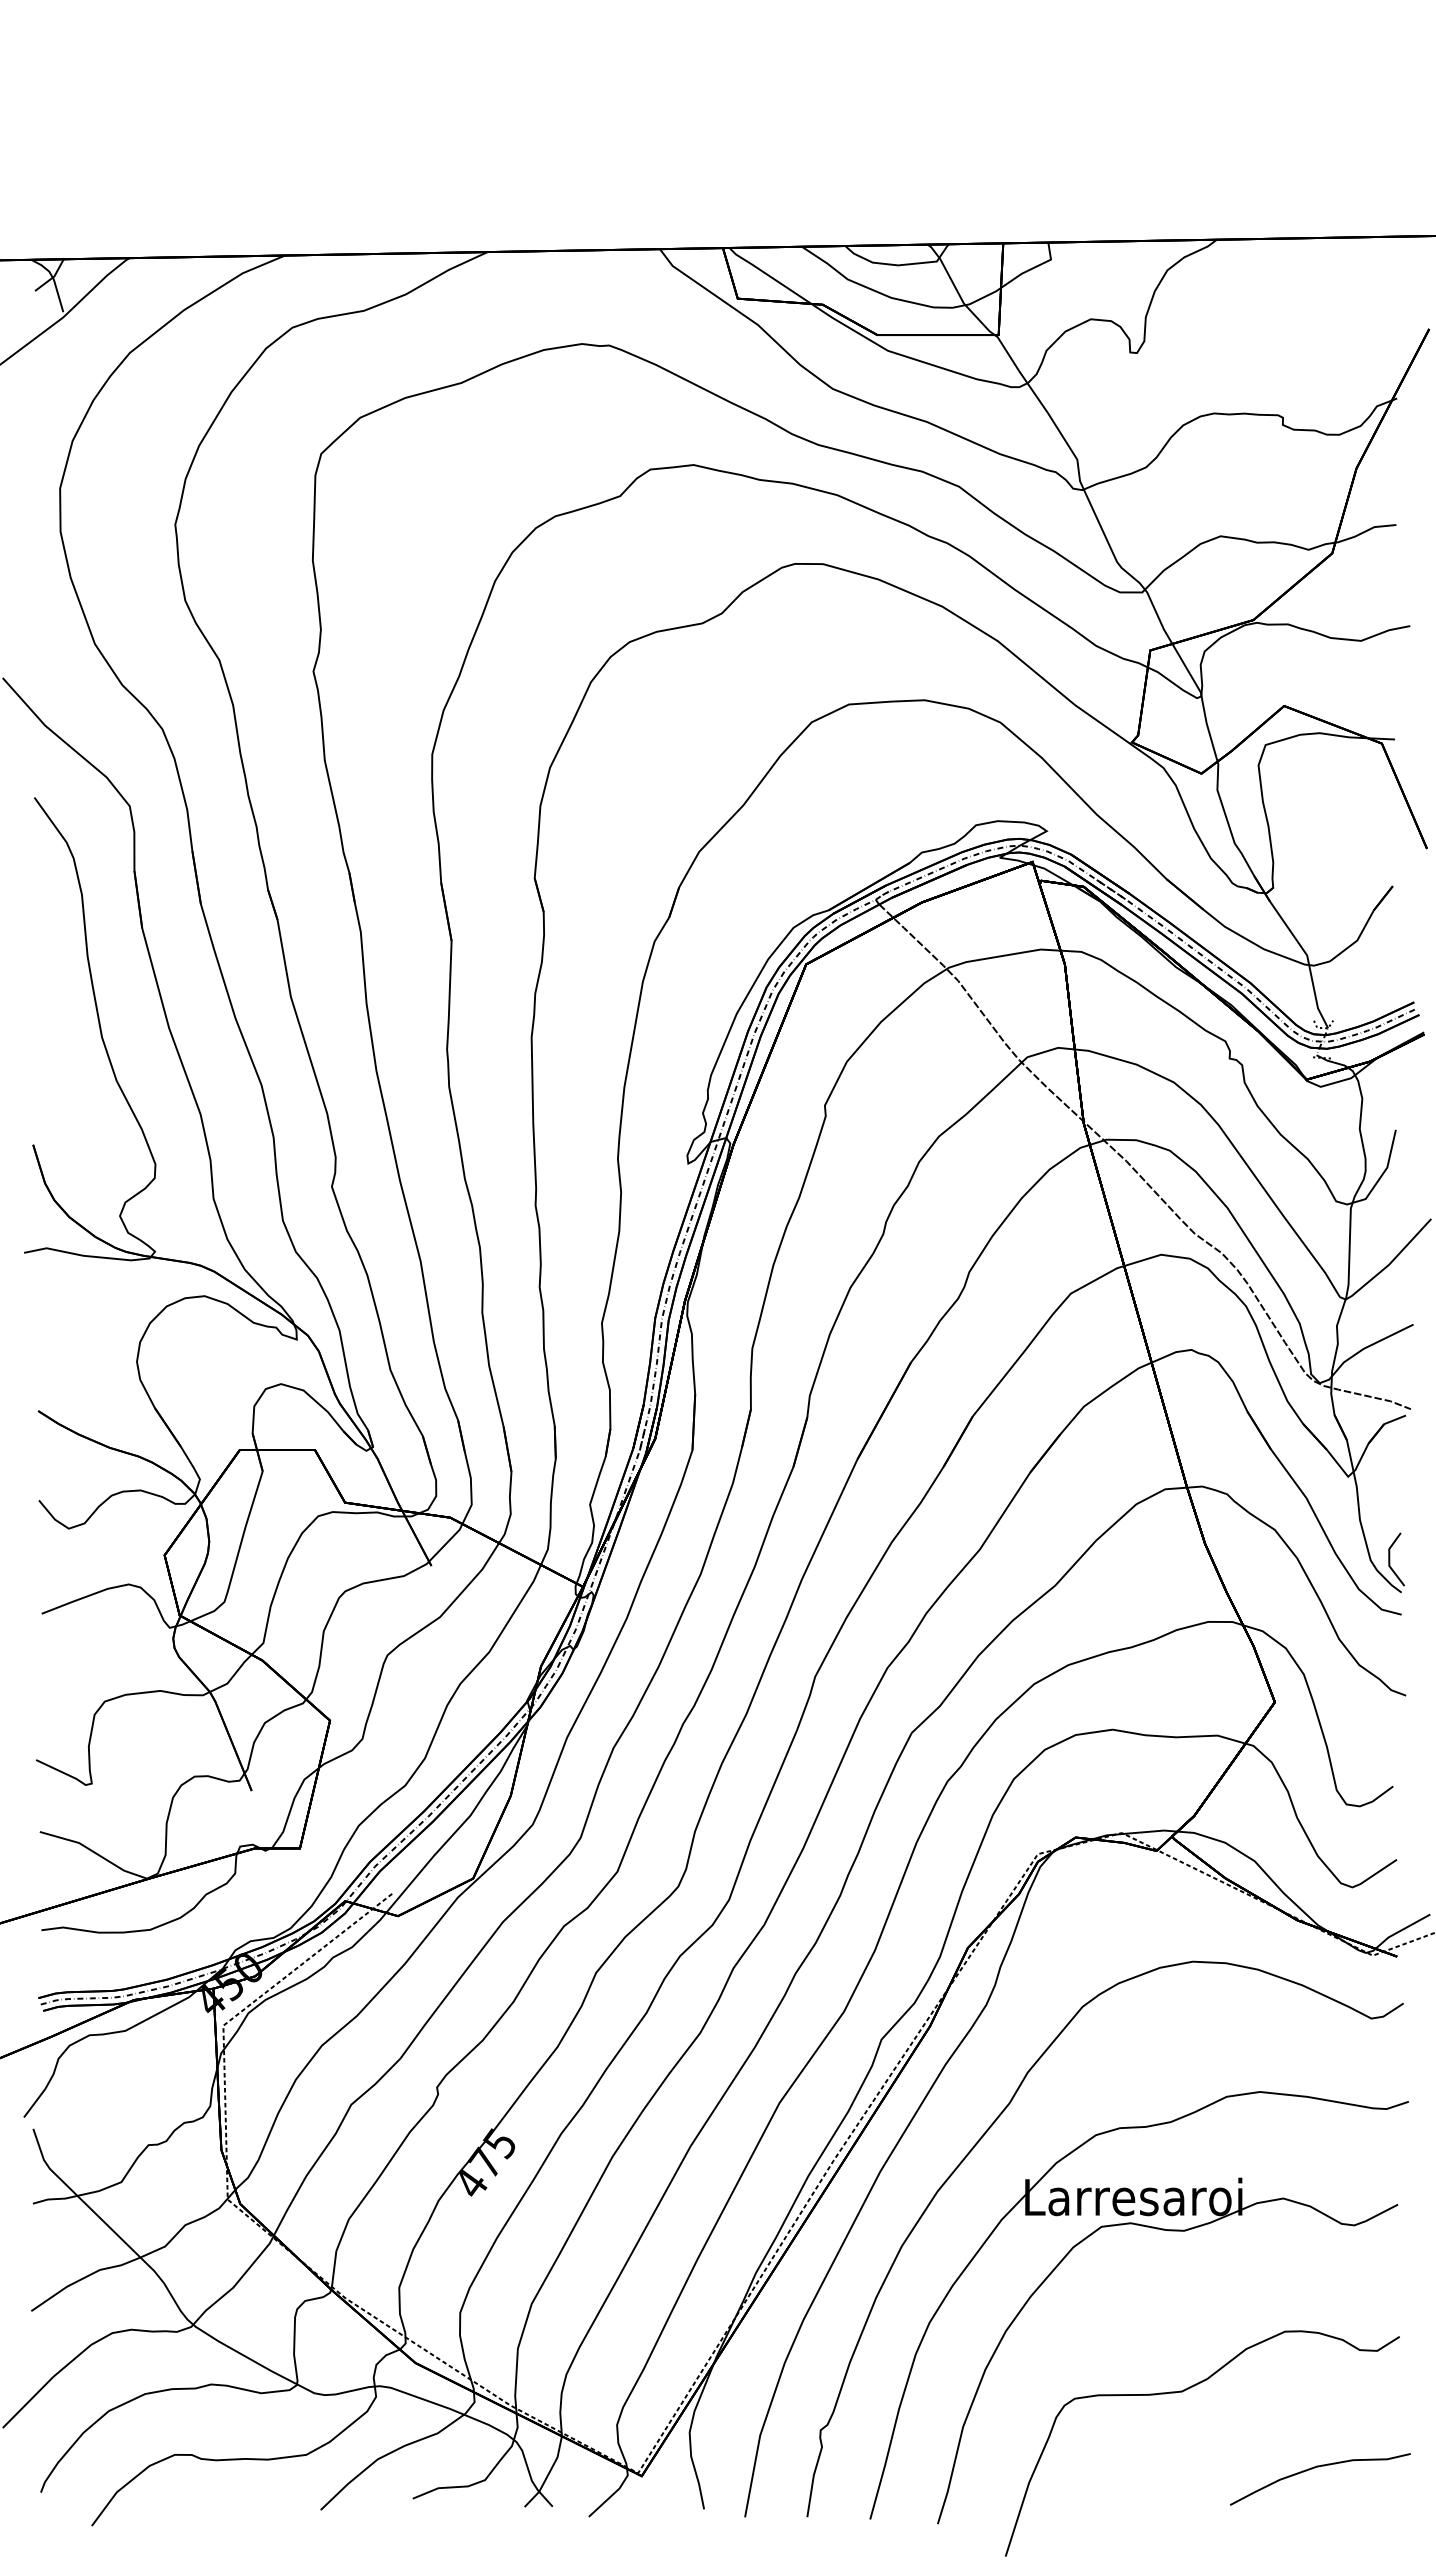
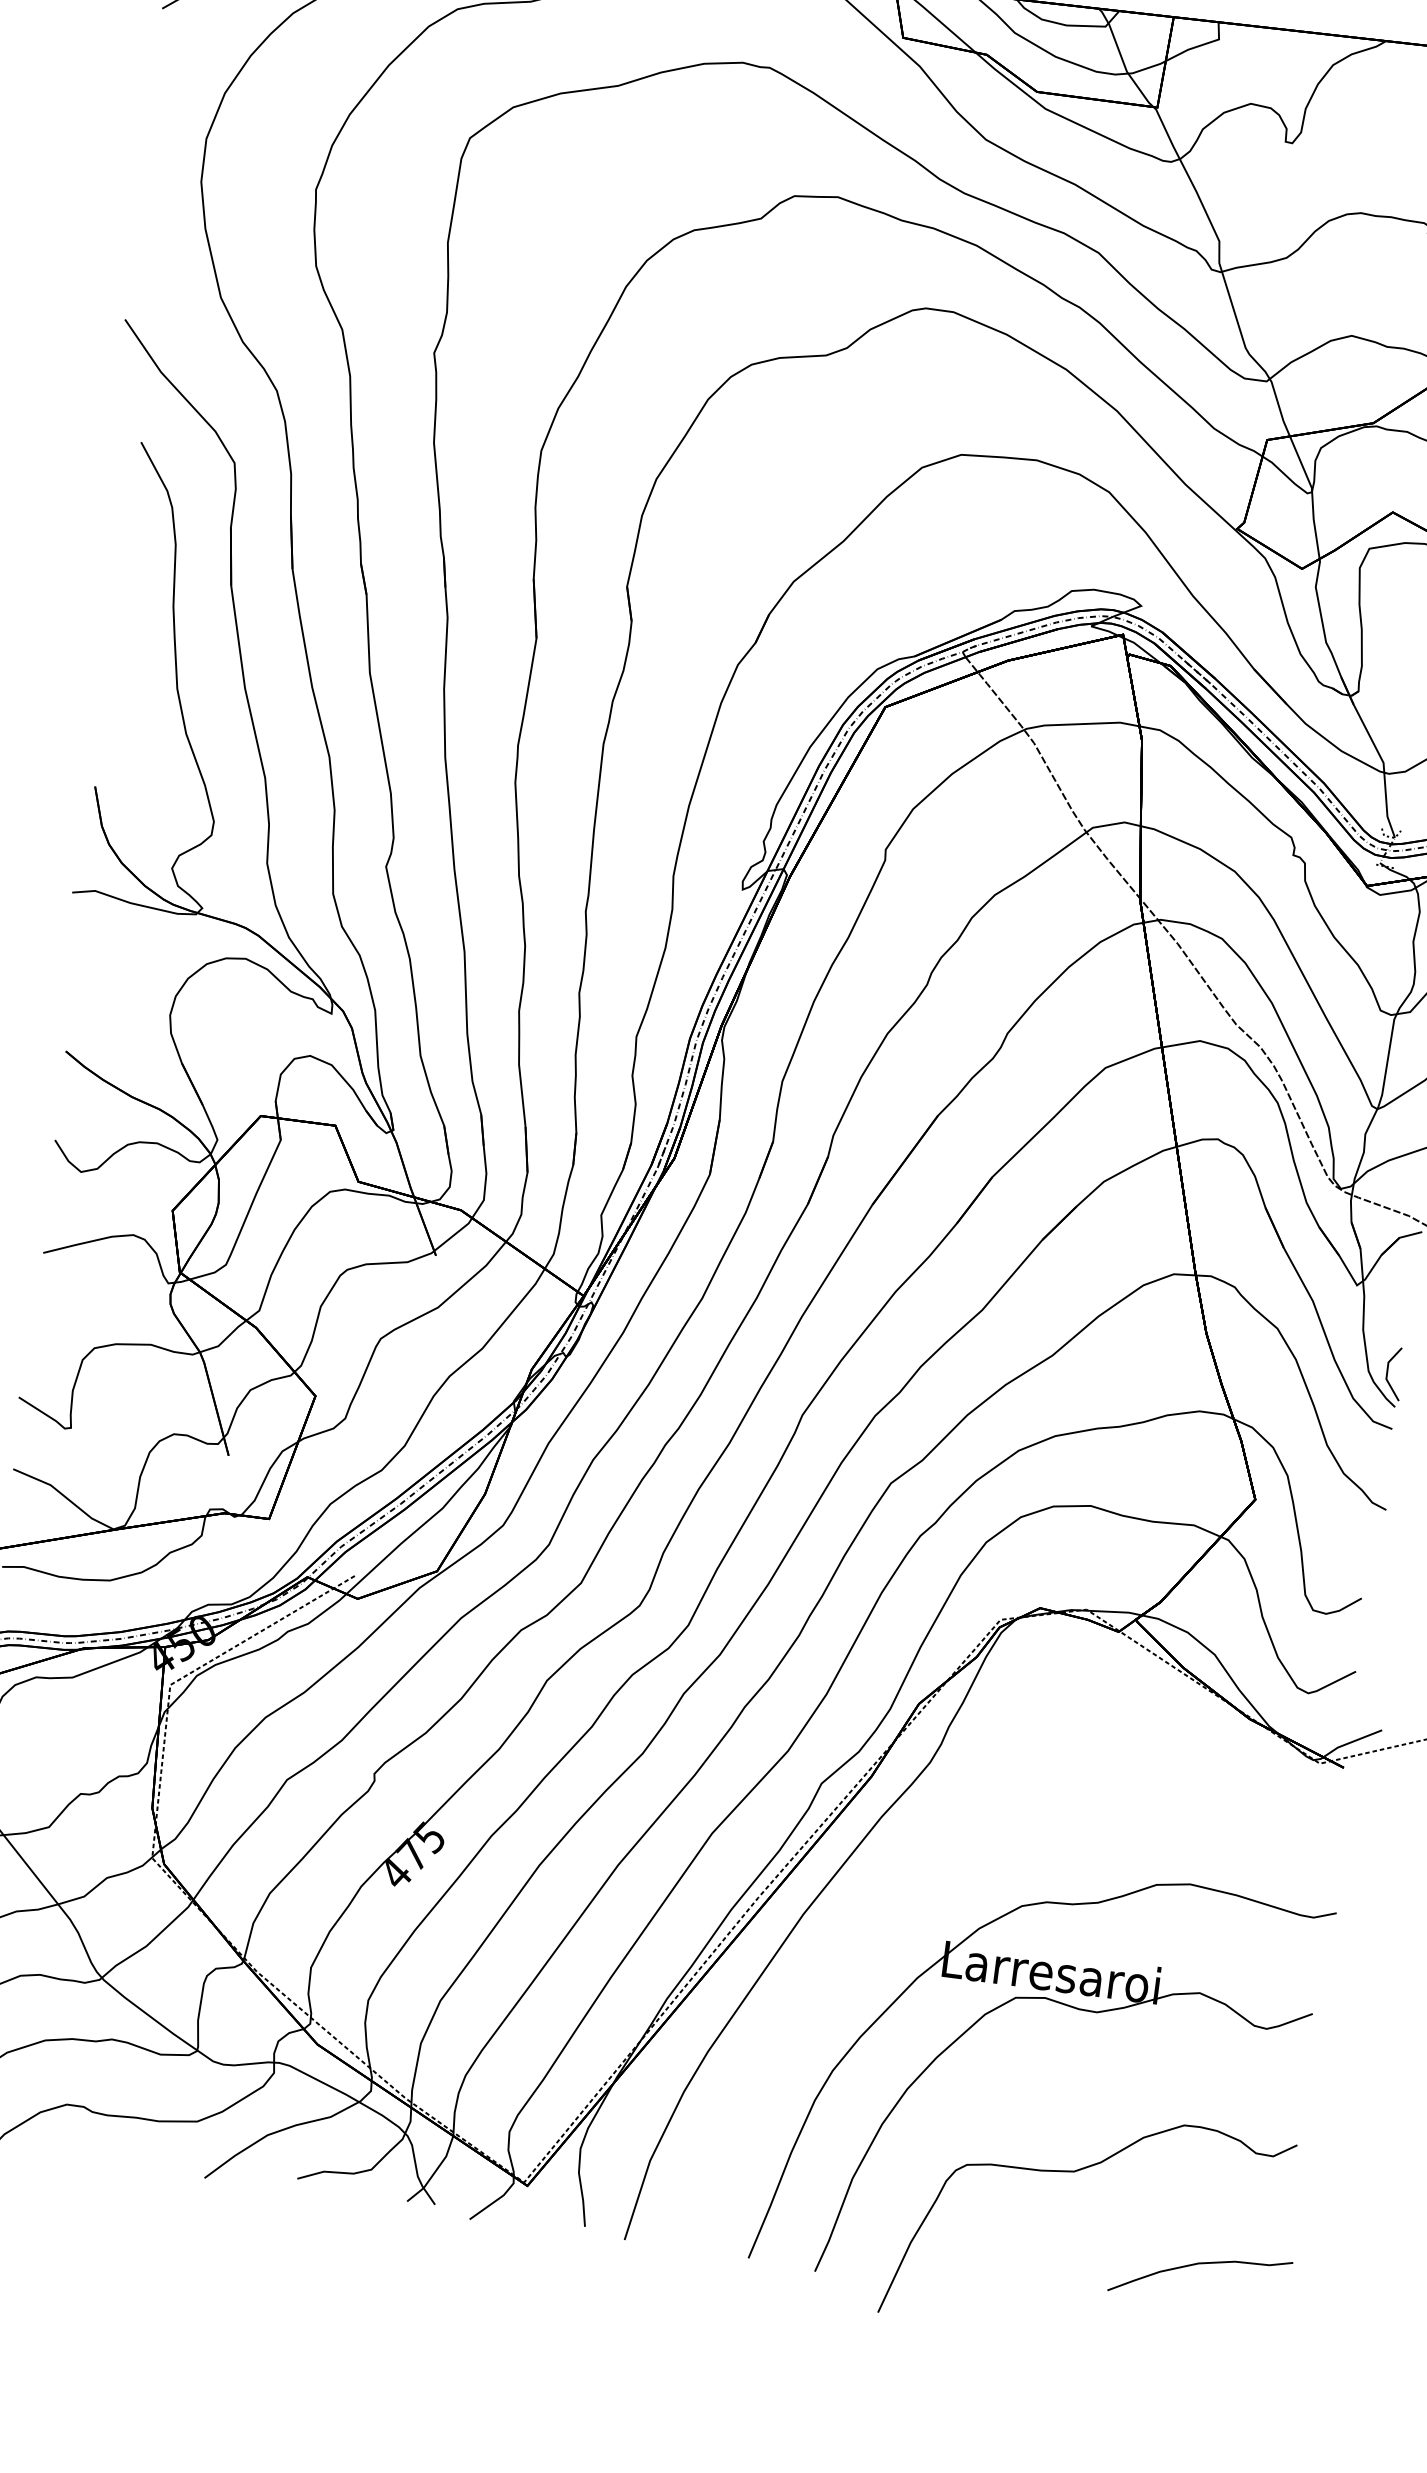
curve: (982, 2138) -> (908, 1894), removed

